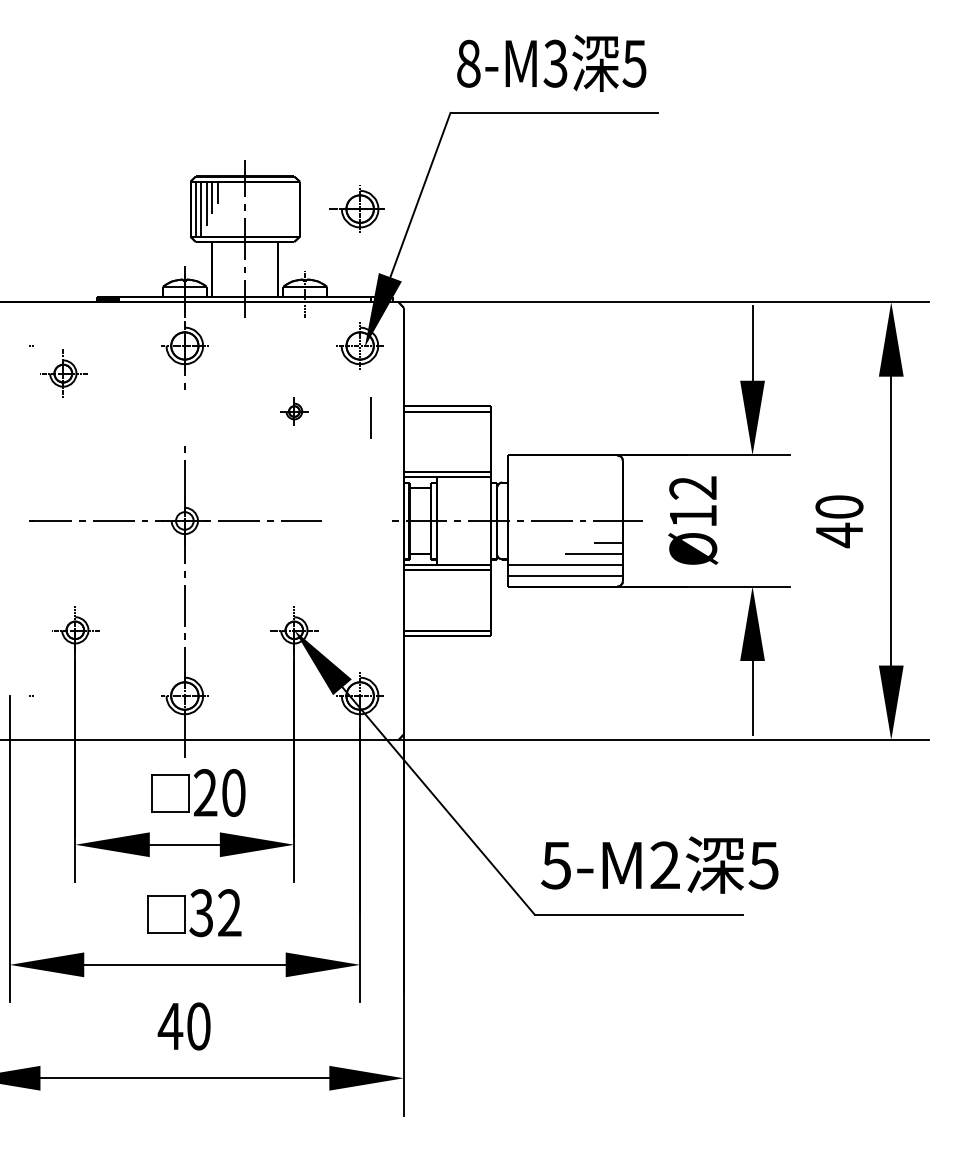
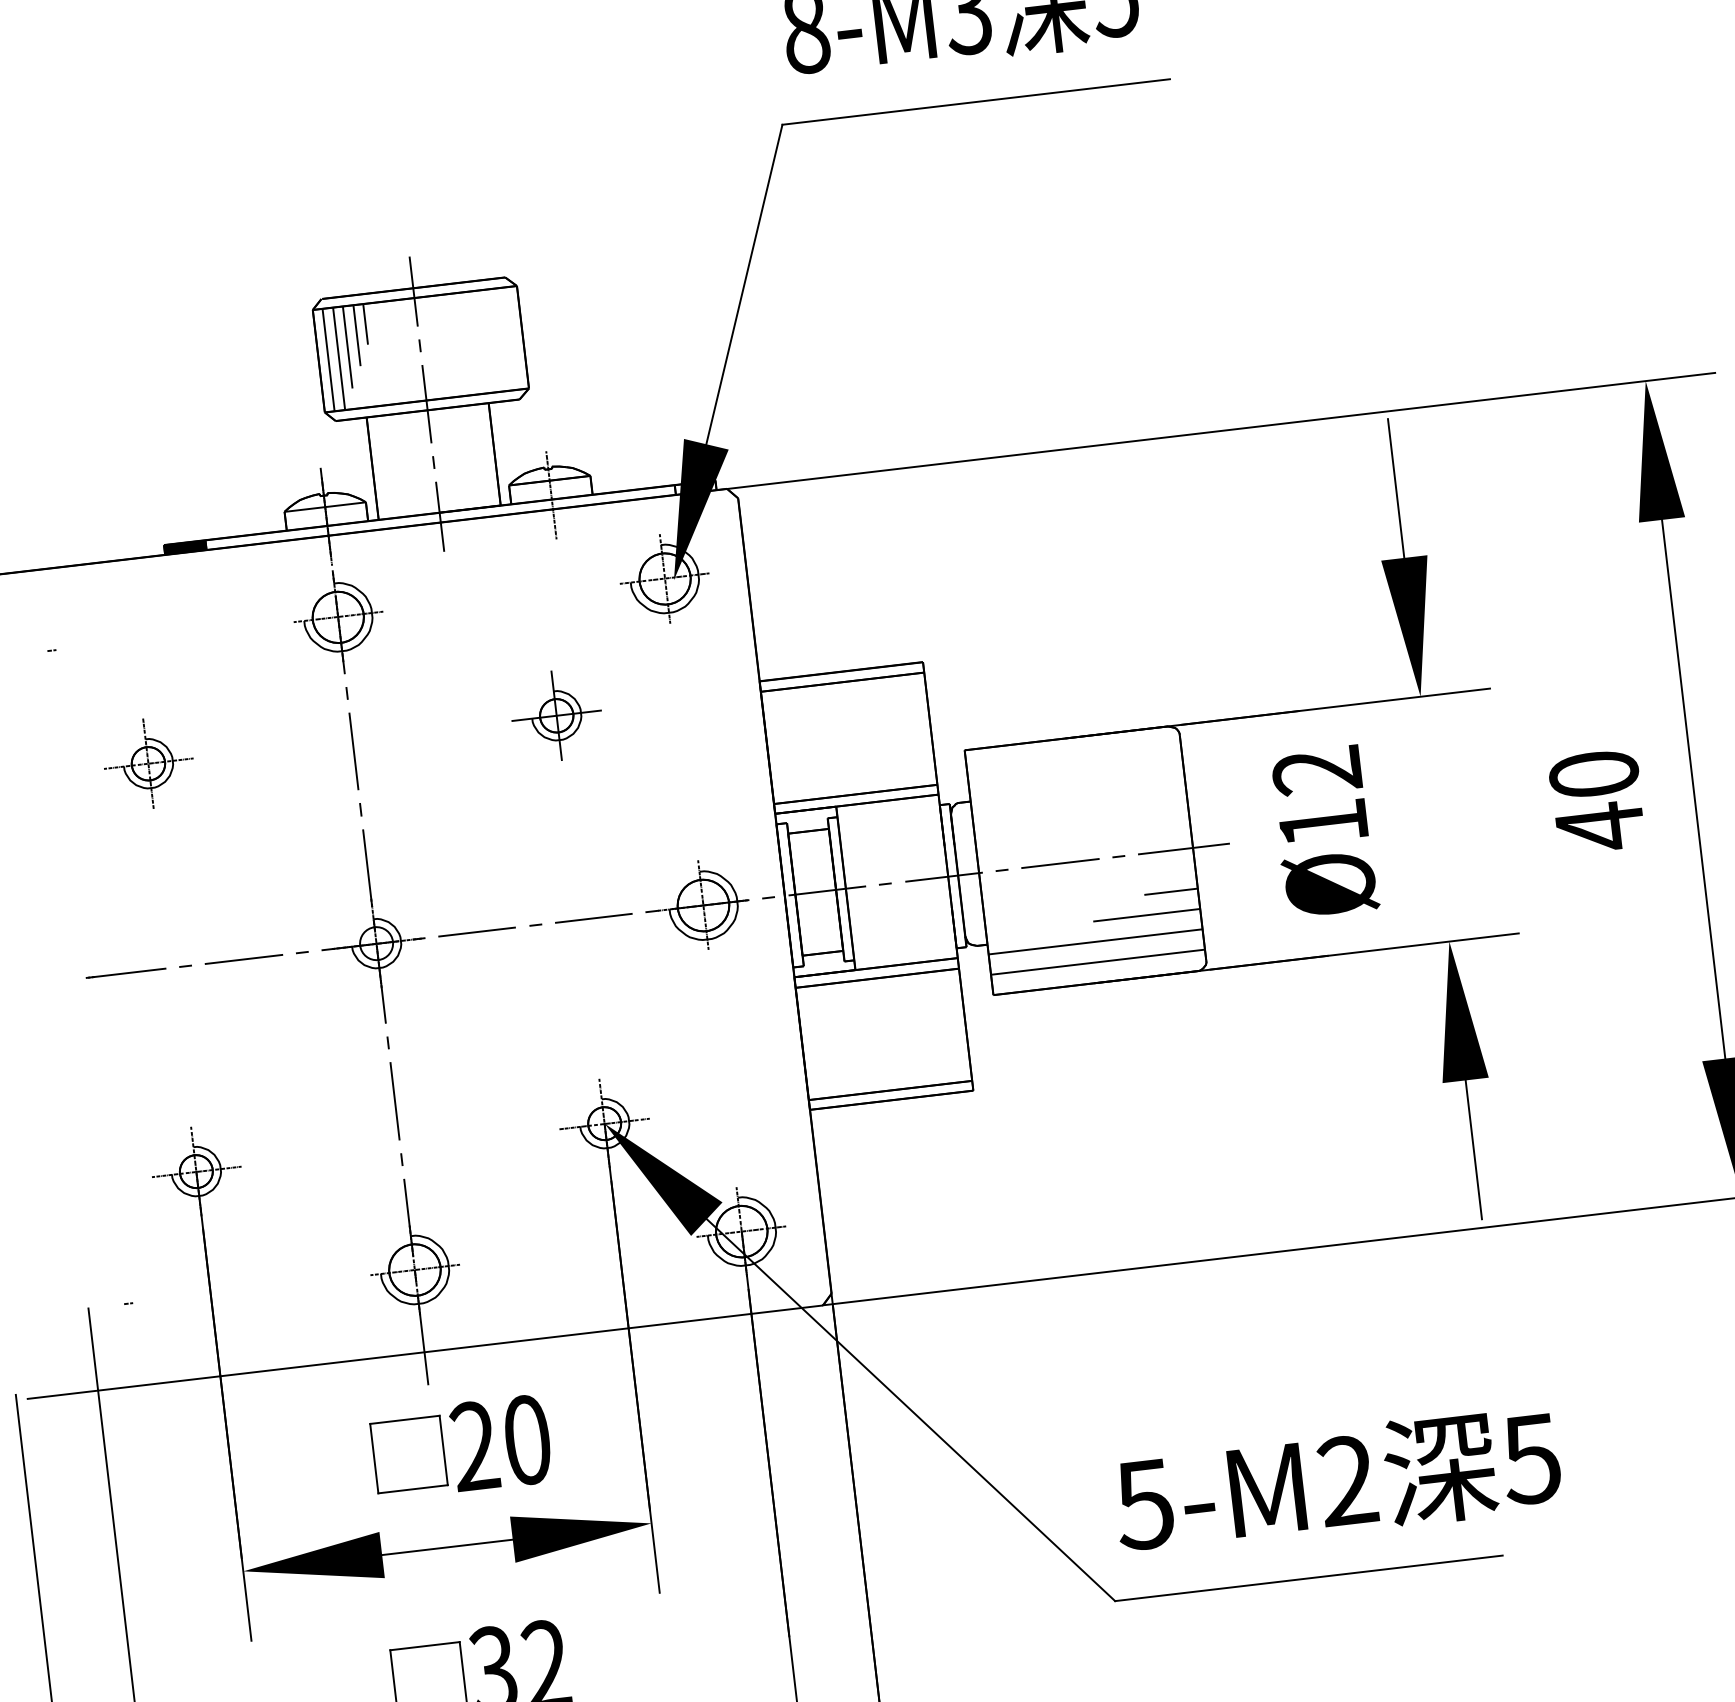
part: (356, 208) -> (696, 905), moved
part: (63, 373) -> (148, 763), moved
part: (294, 411) -> (556, 715), size x1.67
line: (370, 417) -> (353, 750), moved

